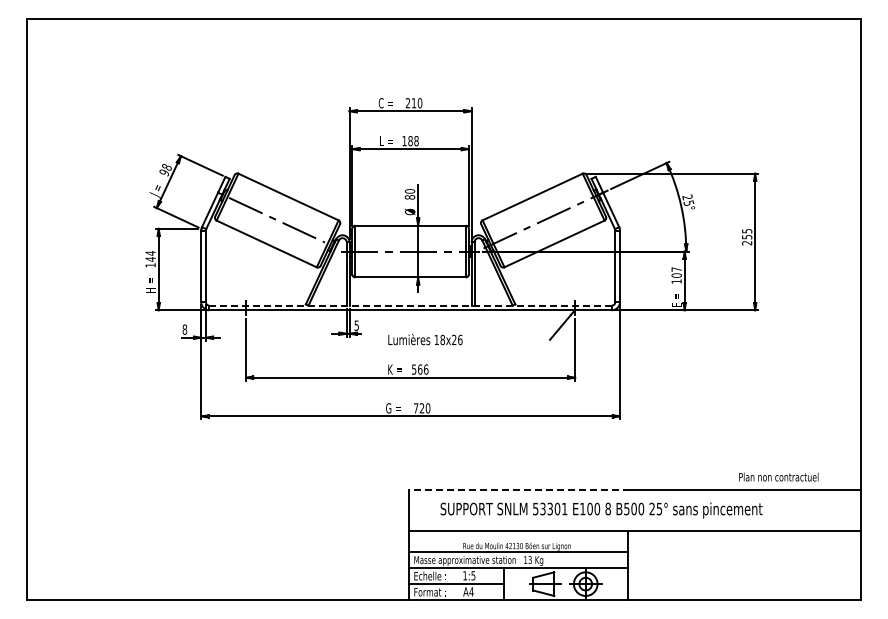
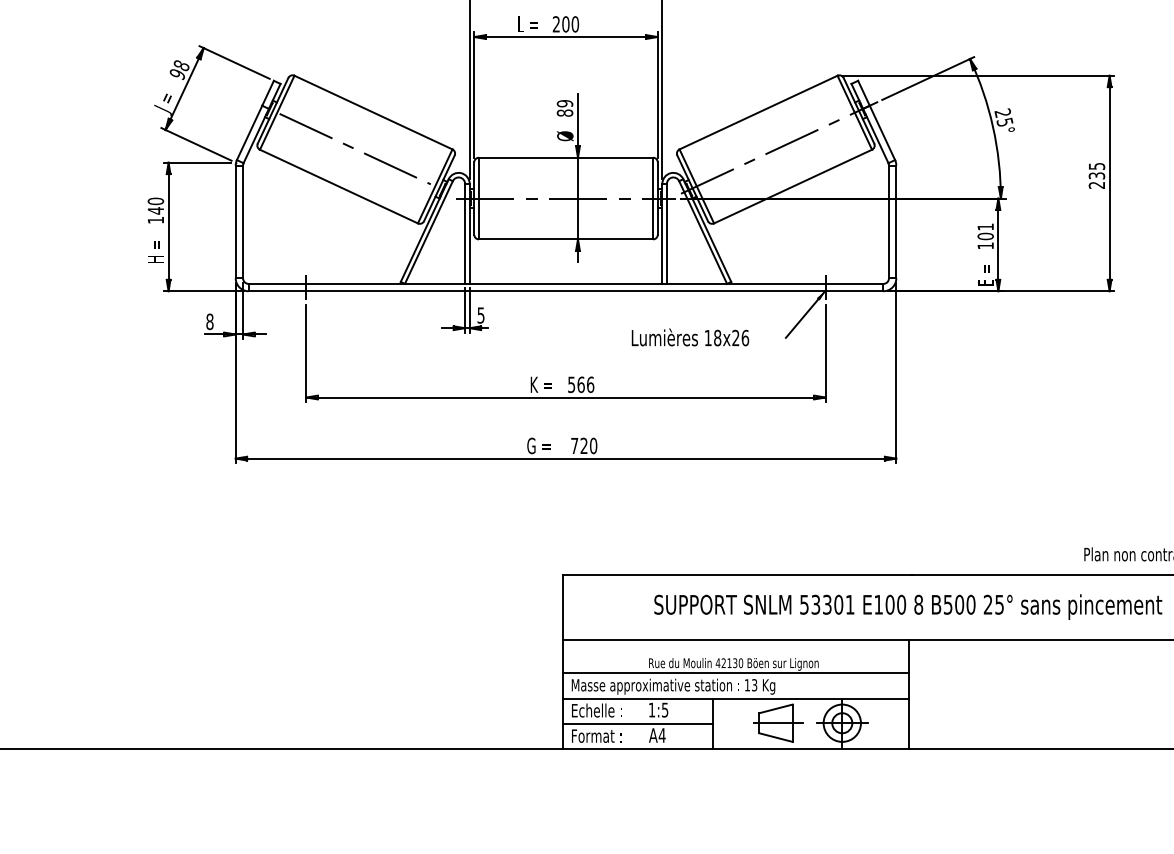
text: (410, 141) -> (565, 24), 188 -> 200
text: (410, 191) -> (565, 103), 80 -> 89
text: (746, 237) -> (1095, 176), 255 -> 235
text: (150, 252) -> (155, 200), 144 -> 140
text: (676, 269) -> (985, 226), 107 -> 101
line: (411, 305) -> (567, 283), dashed -> solid
text: (425, 339) -> (690, 337), moved
line: (519, 489) -> (737, 573), dashed -> solid
text: (601, 510) -> (908, 607), moved

